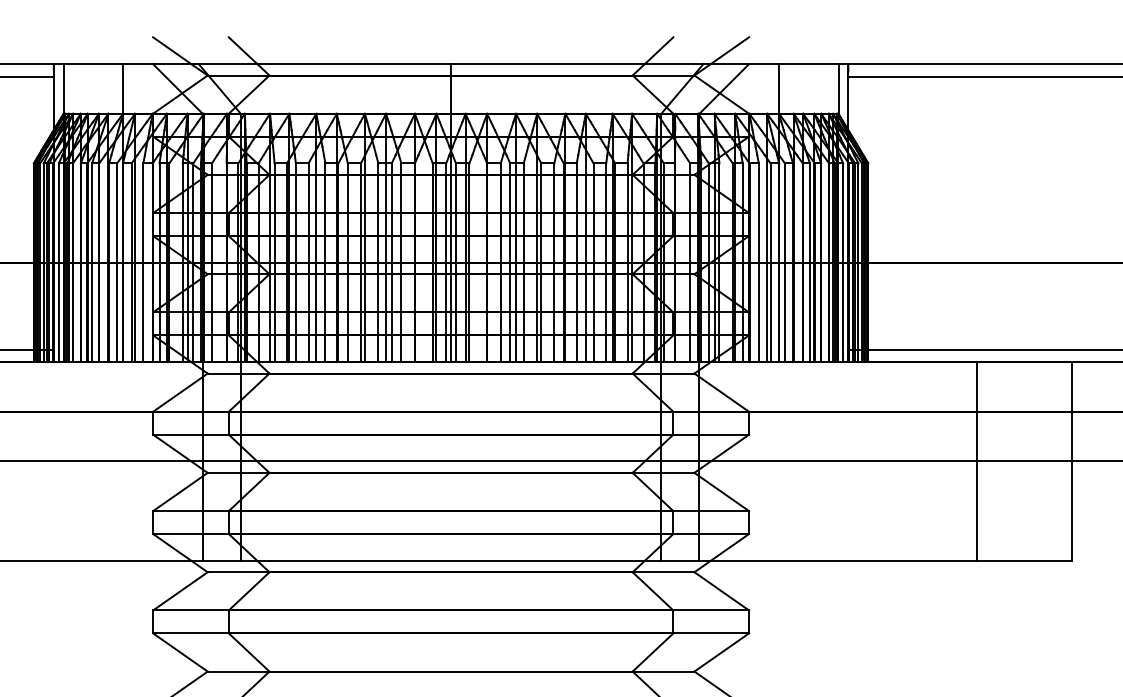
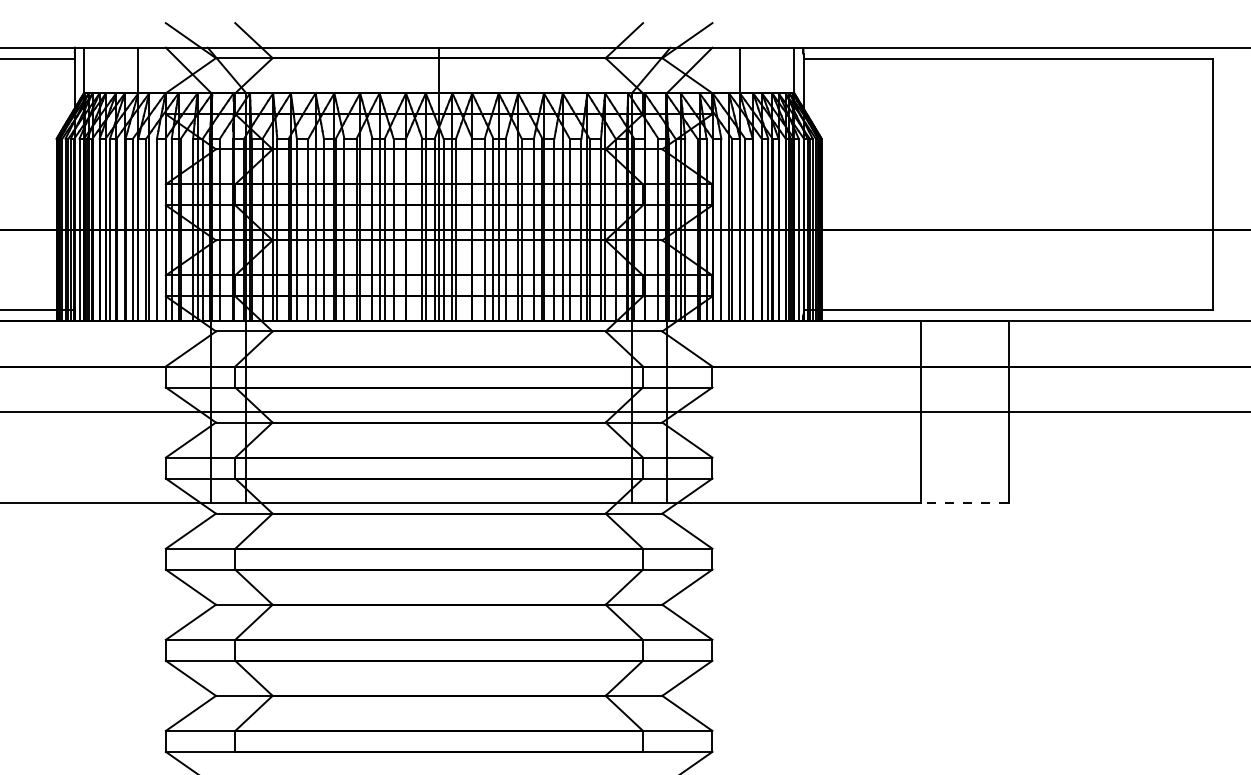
line: (1023, 561) -> (964, 503), solid -> dashed

